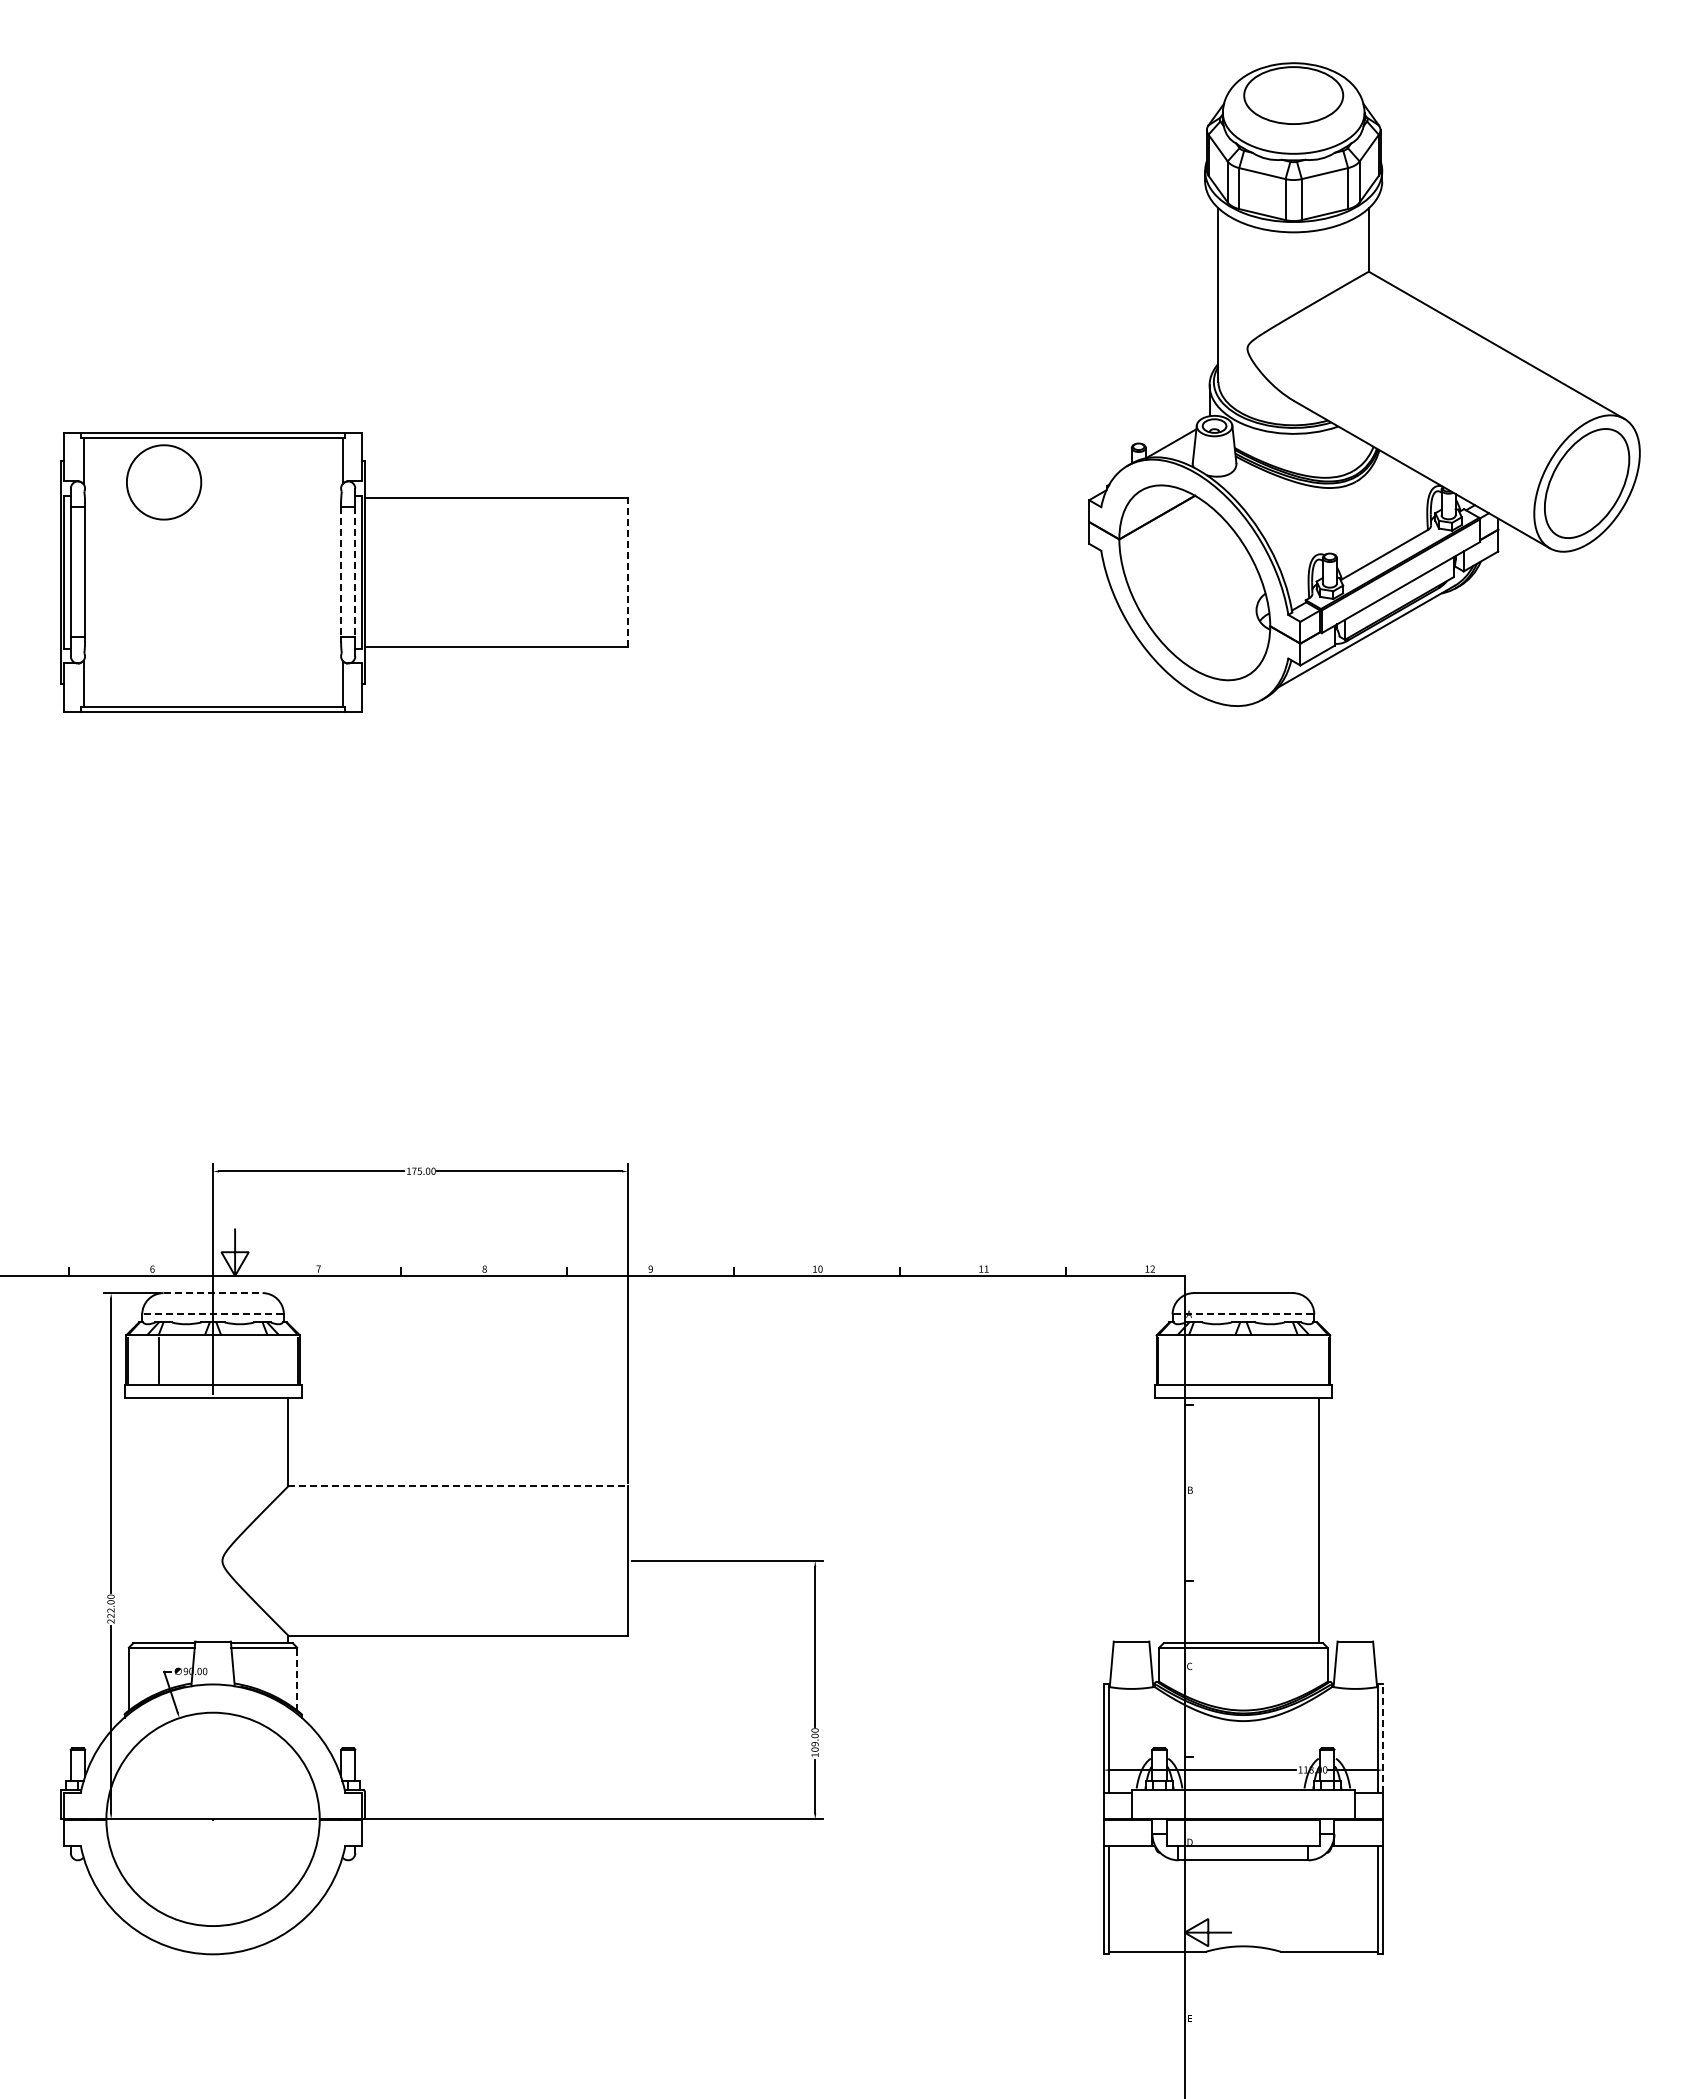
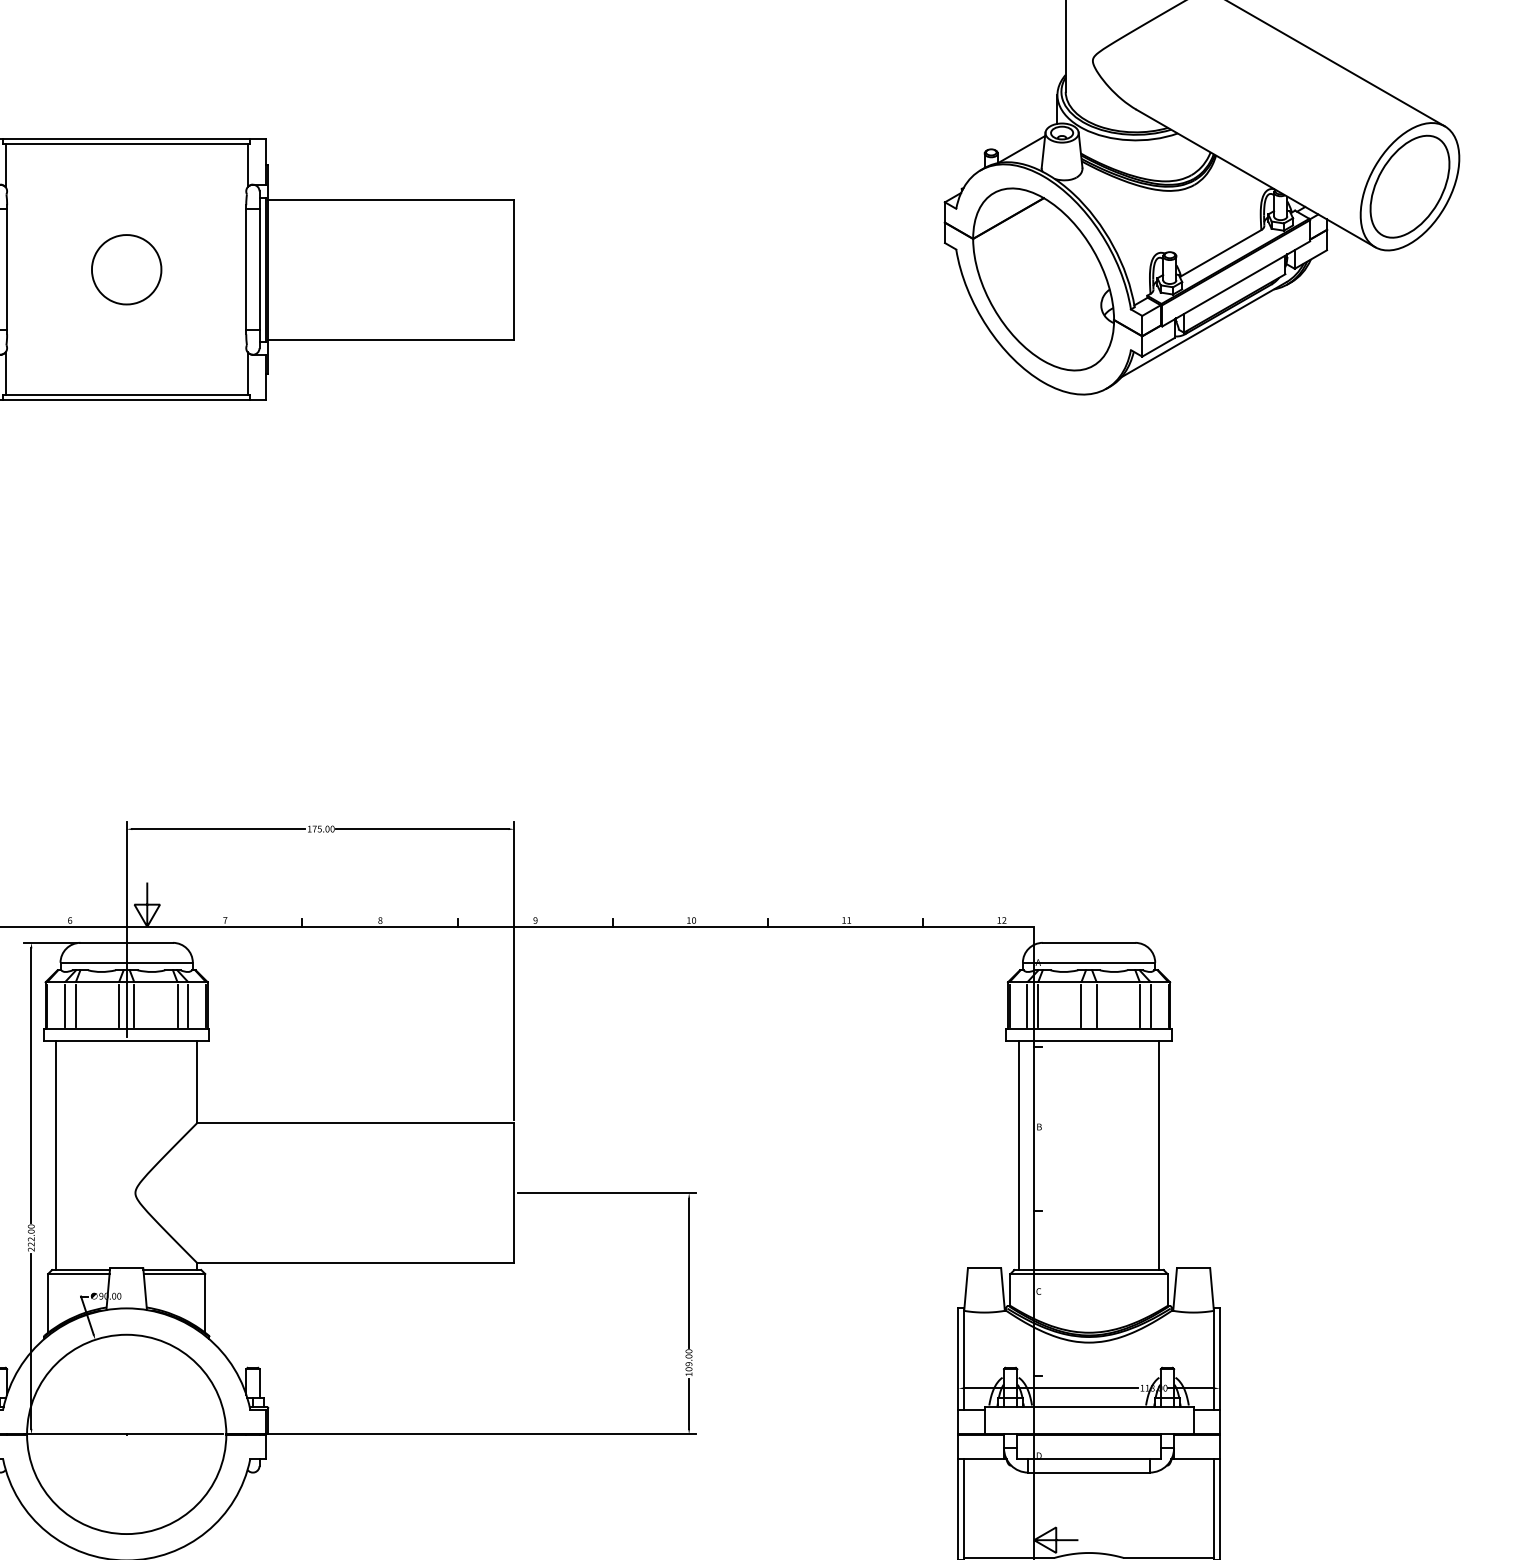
part: (164, 482) -> (127, 269), moved
line: (341, 572) -> (246, 269), dashed -> solid
line: (355, 572) -> (259, 269), dashed -> solid
line: (627, 572) -> (513, 269), dashed -> solid
line: (213, 1293) -> (127, 943), dashed -> solid
line: (213, 1314) -> (127, 962), dashed -> solid
line: (1243, 1314) -> (1089, 962), dashed -> solid
line: (147, 1359) -> (65, 1004), added
line: (204, 1359) -> (118, 1004), added
line: (221, 1359) -> (134, 1004), added
line: (267, 1359) -> (177, 1004), added
line: (279, 1359) -> (188, 1004), added
line: (1177, 1359) -> (1027, 1004), added
line: (1188, 1359) -> (1037, 1004), added
line: (1235, 1359) -> (1081, 1004), added
line: (1251, 1359) -> (1096, 1004), added
line: (1297, 1359) -> (1139, 1004), added
line: (1309, 1359) -> (1150, 1004), added
line: (458, 1486) -> (355, 1123), dashed -> solid
line: (137, 1520) -> (56, 1155), added
line: (1168, 1520) -> (1019, 1155), added
line: (297, 1678) -> (205, 1302), dashed -> solid
line: (1383, 1738) -> (1219, 1358), dashed -> solid

